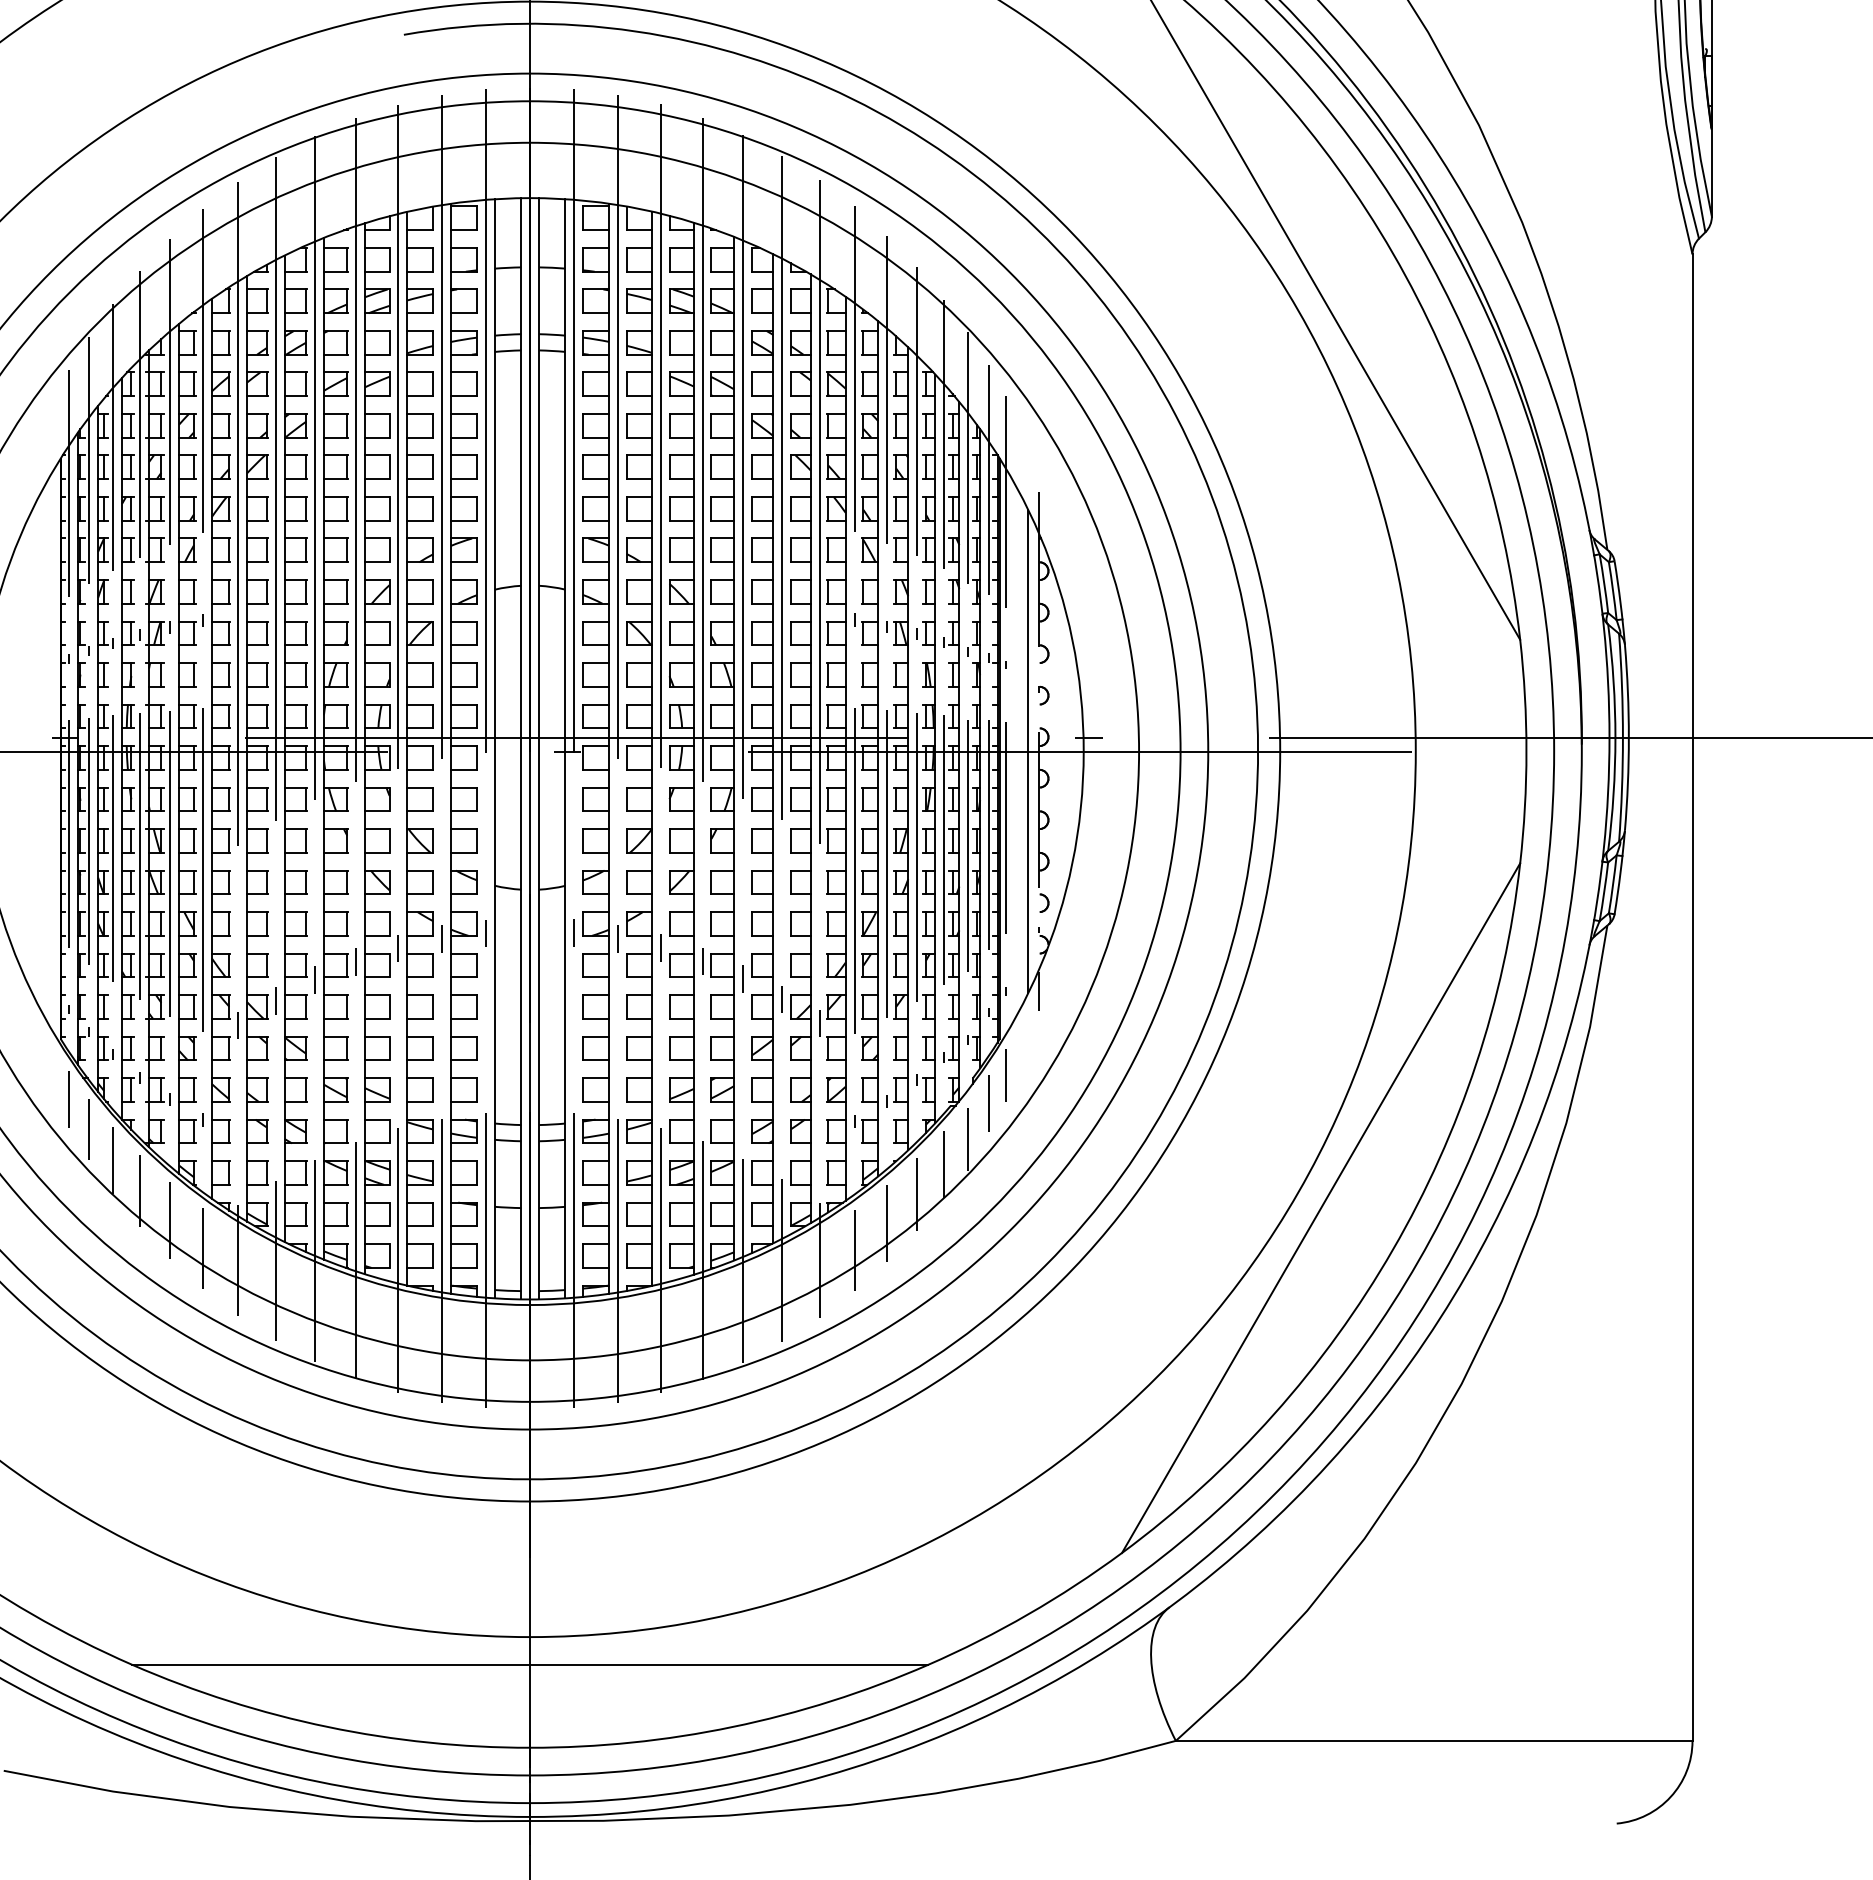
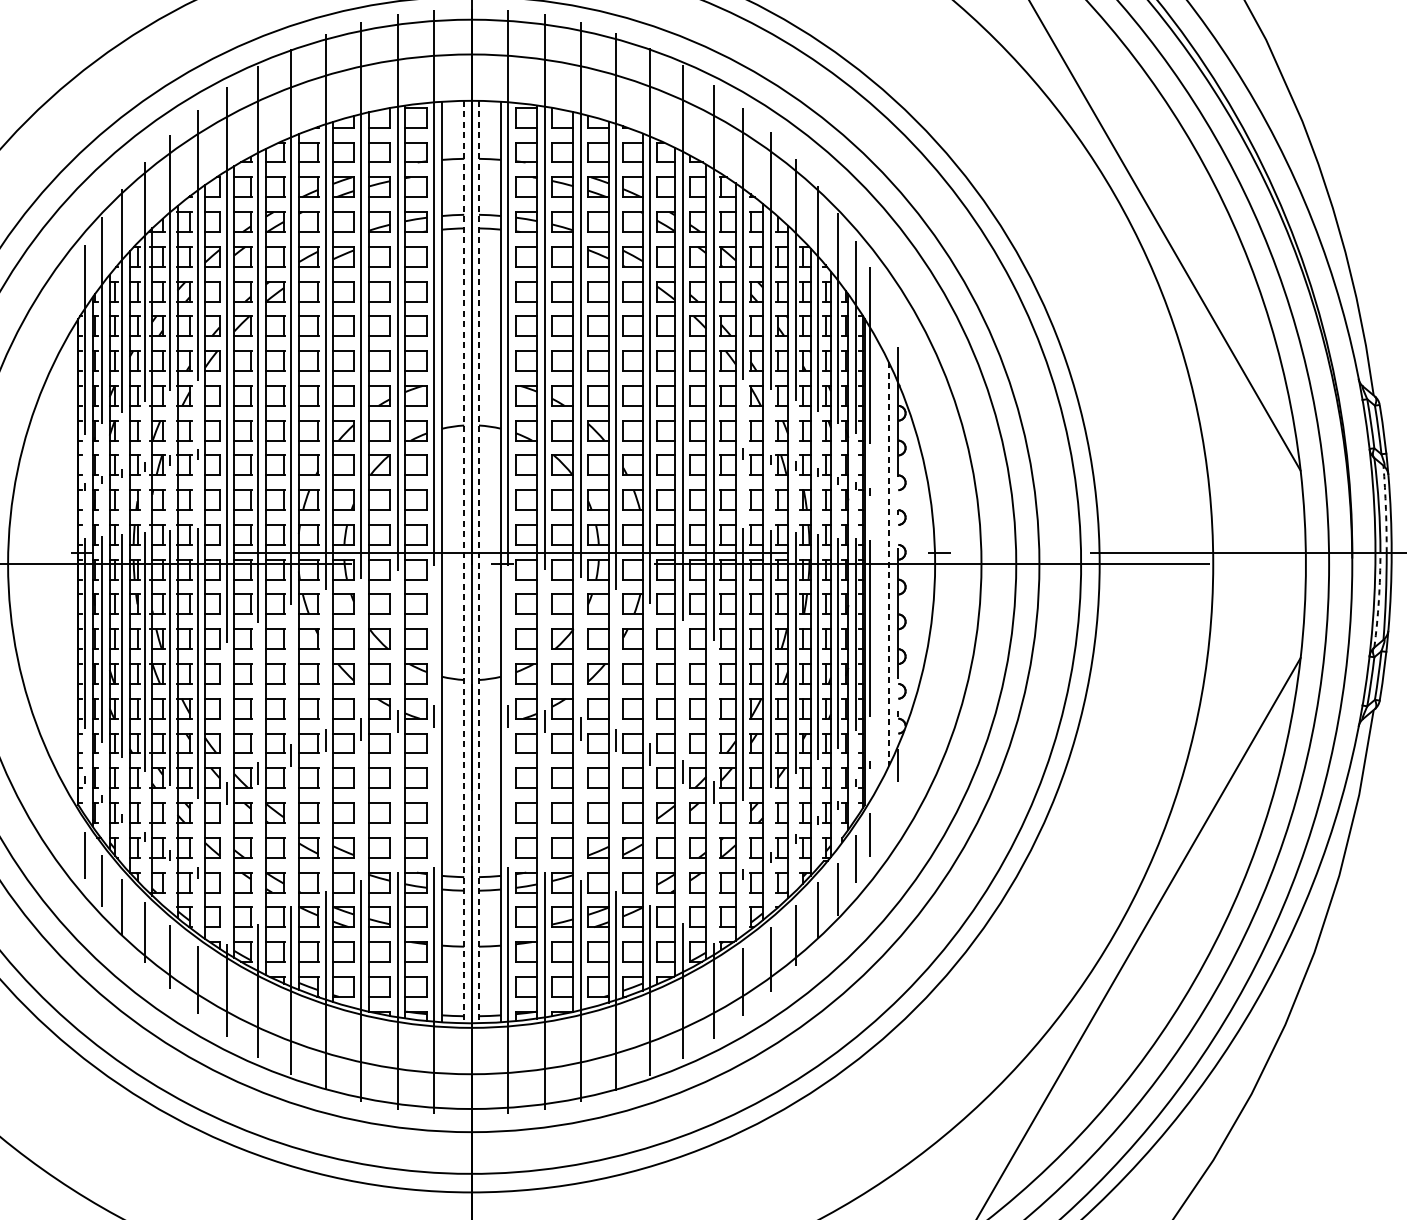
arc: (1621, 685) -> (1385, 509), solid -> dashed
line: (521, 748) -> (464, 561), solid -> dashed
line: (539, 748) -> (479, 561), solid -> dashed
line: (1028, 752) -> (888, 565), solid -> dashed
arc: (1613, 794) -> (1378, 600), solid -> dashed

